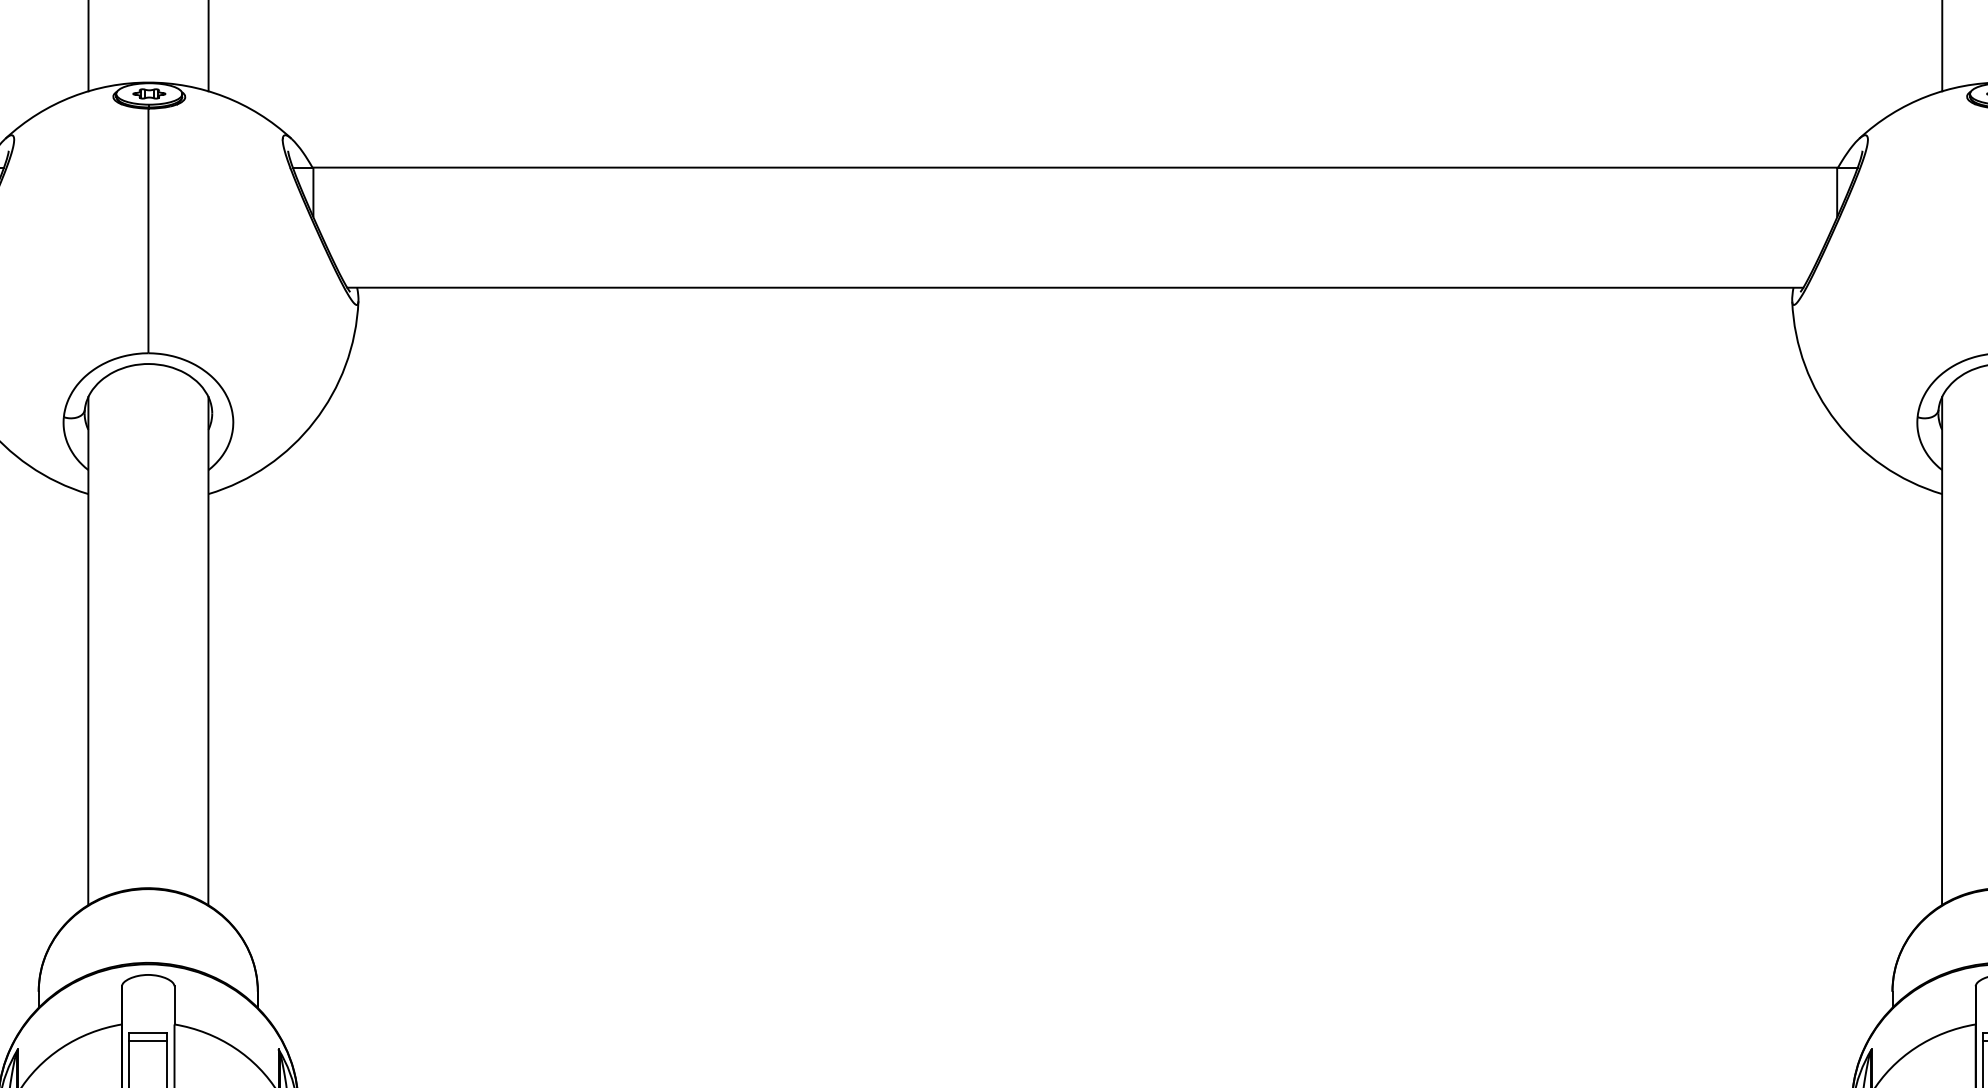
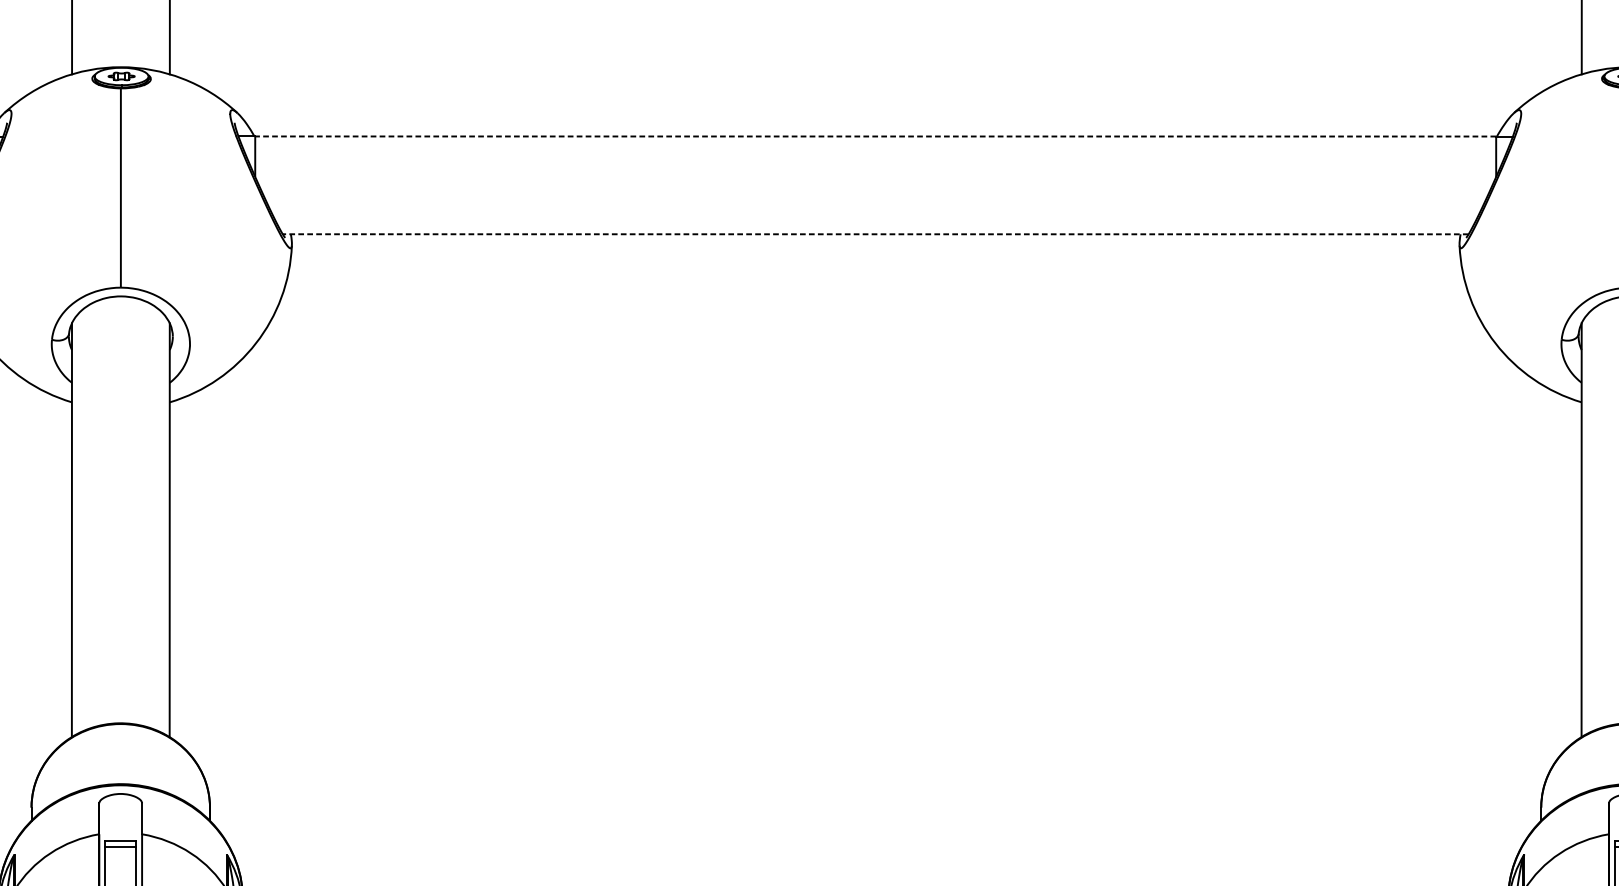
line: (1075, 167) -> (875, 136), solid -> dashed
line: (1074, 287) -> (875, 234), solid -> dashed

